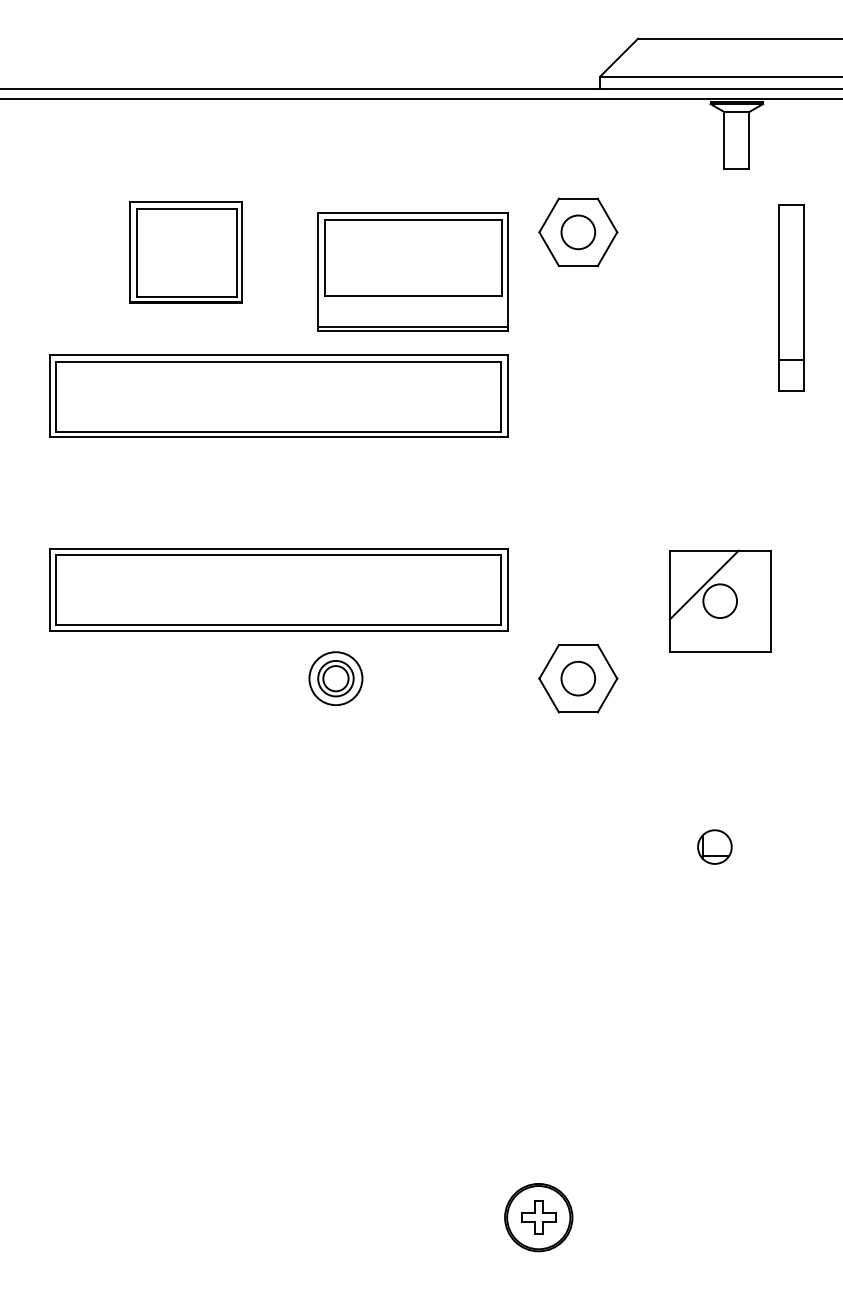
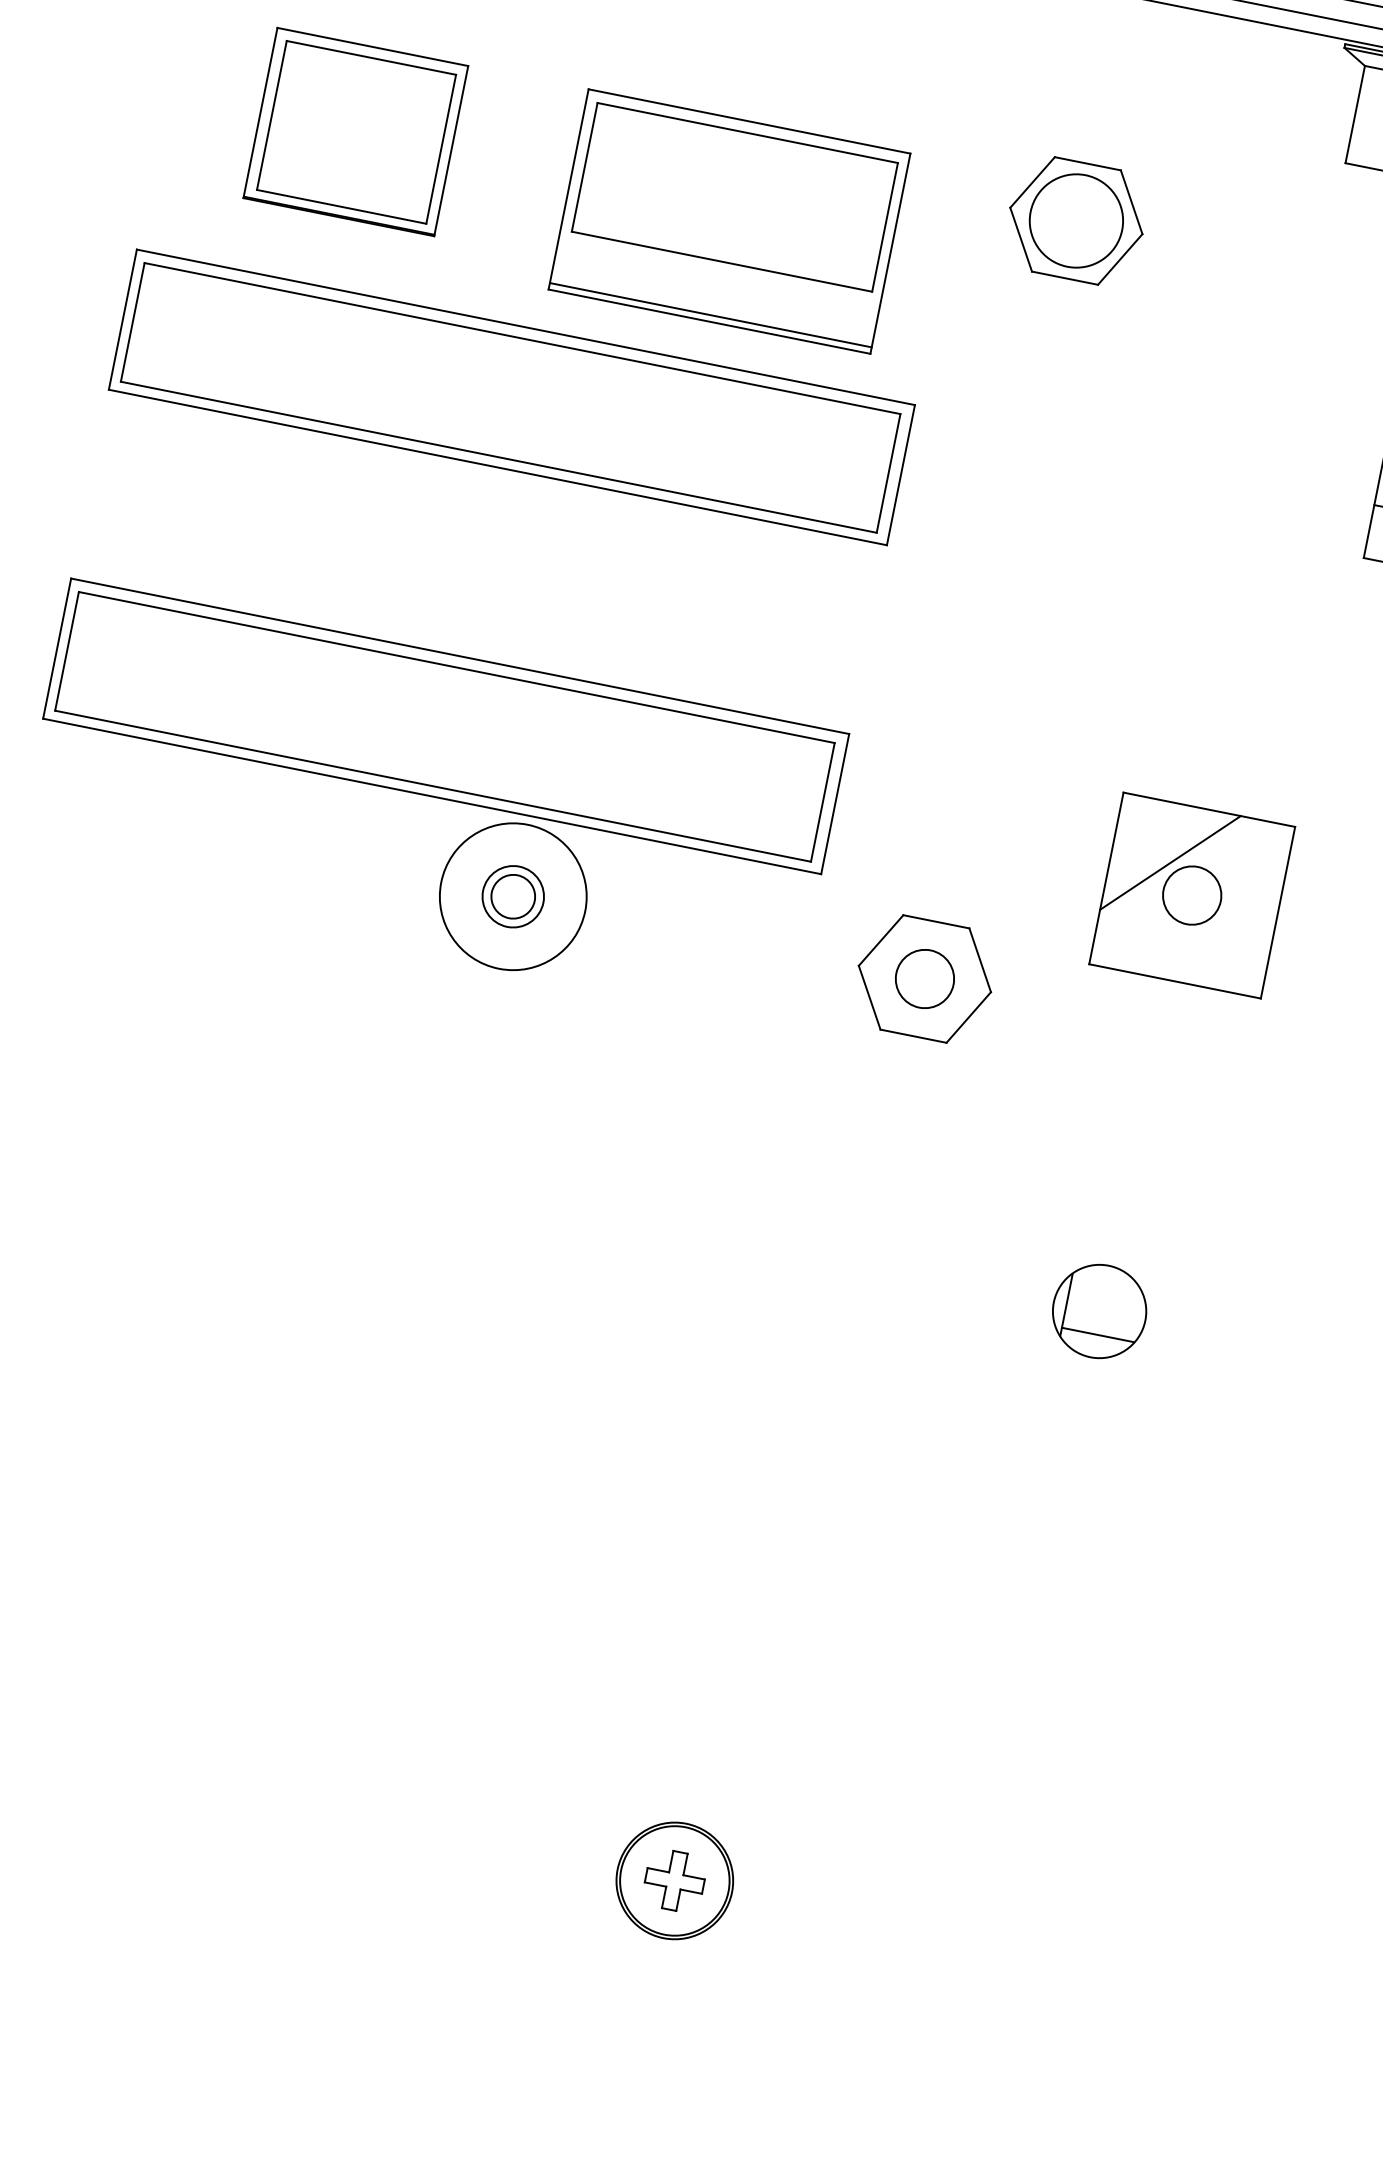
circle: (578, 232) -> (1076, 221), size x1.6
part: (185, 252) -> (354, 131), moved
part: (412, 271) -> (728, 220), moved
circle: (335, 678) -> (512, 896), size x1.6
part: (714, 846) -> (1099, 1310), size x1.6

